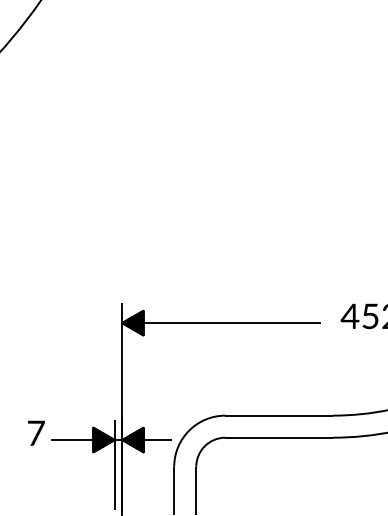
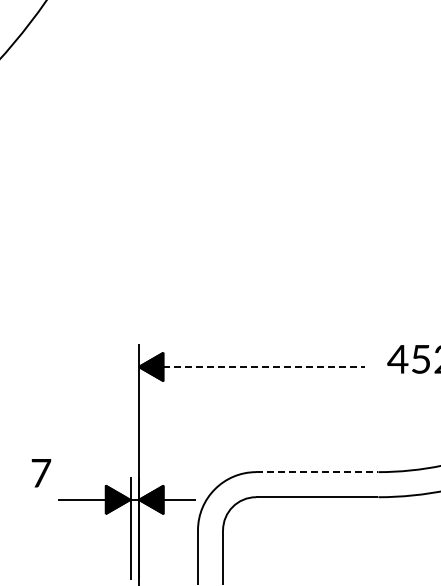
line: (232, 322) -> (264, 366), solid -> dashed
line: (279, 415) -> (317, 472), solid -> dashed
text: (36, 433) -> (41, 473), moved

